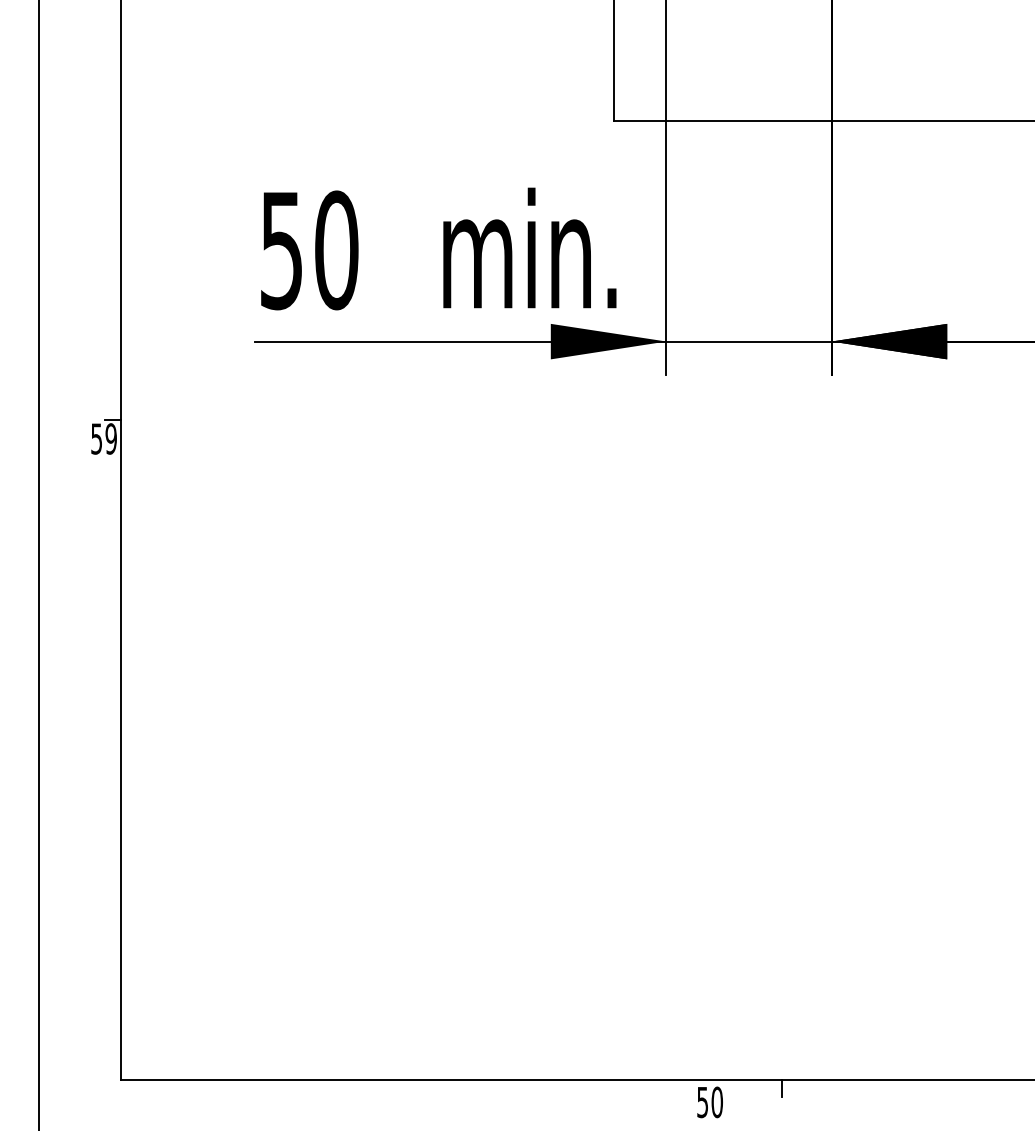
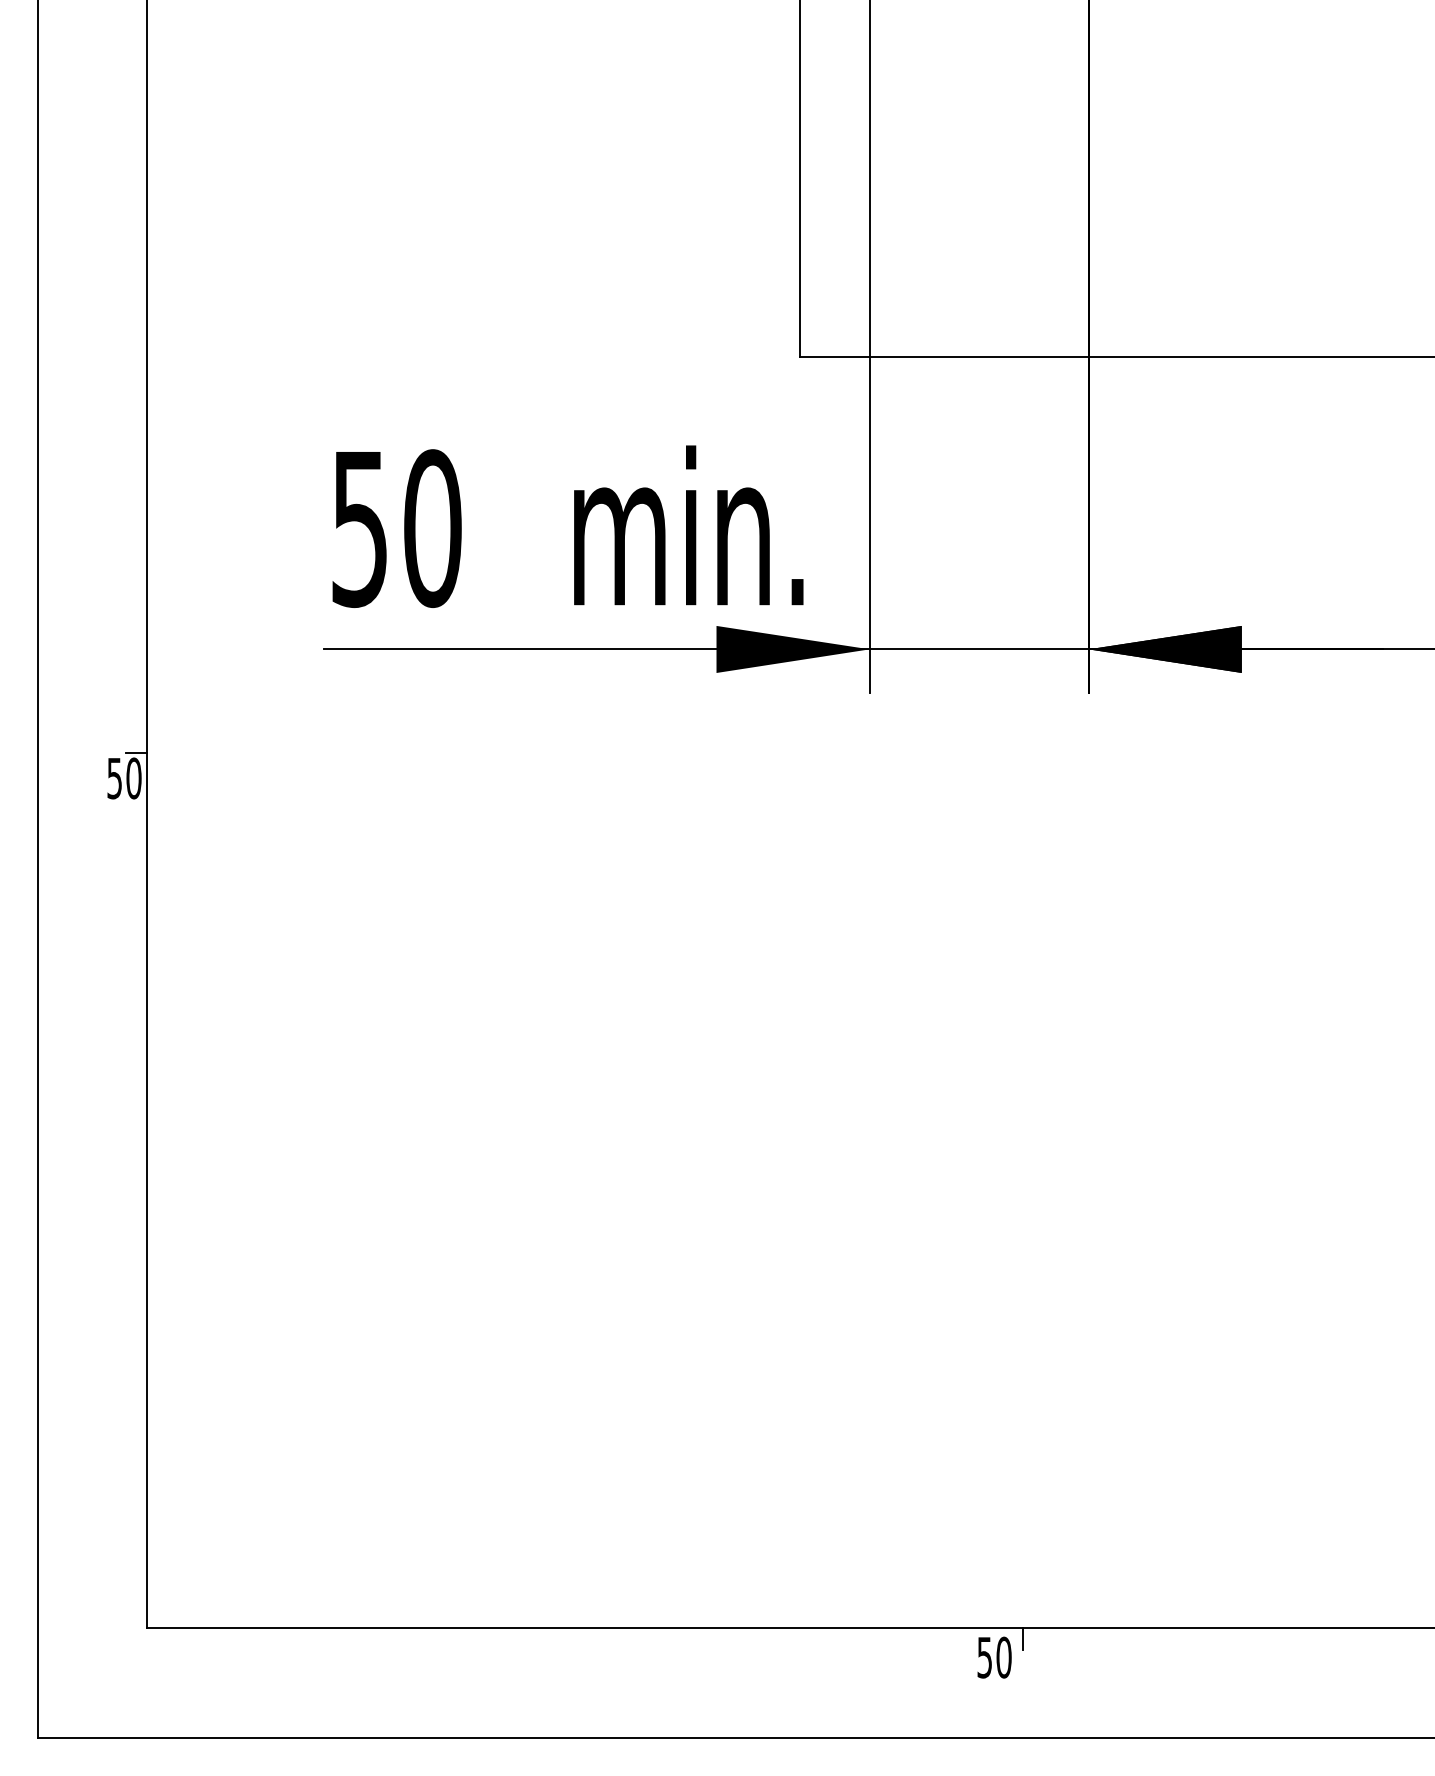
text: (110, 438) -> (133, 778), 59 -> 50
text: (710, 1102) -> (994, 1657), moved

